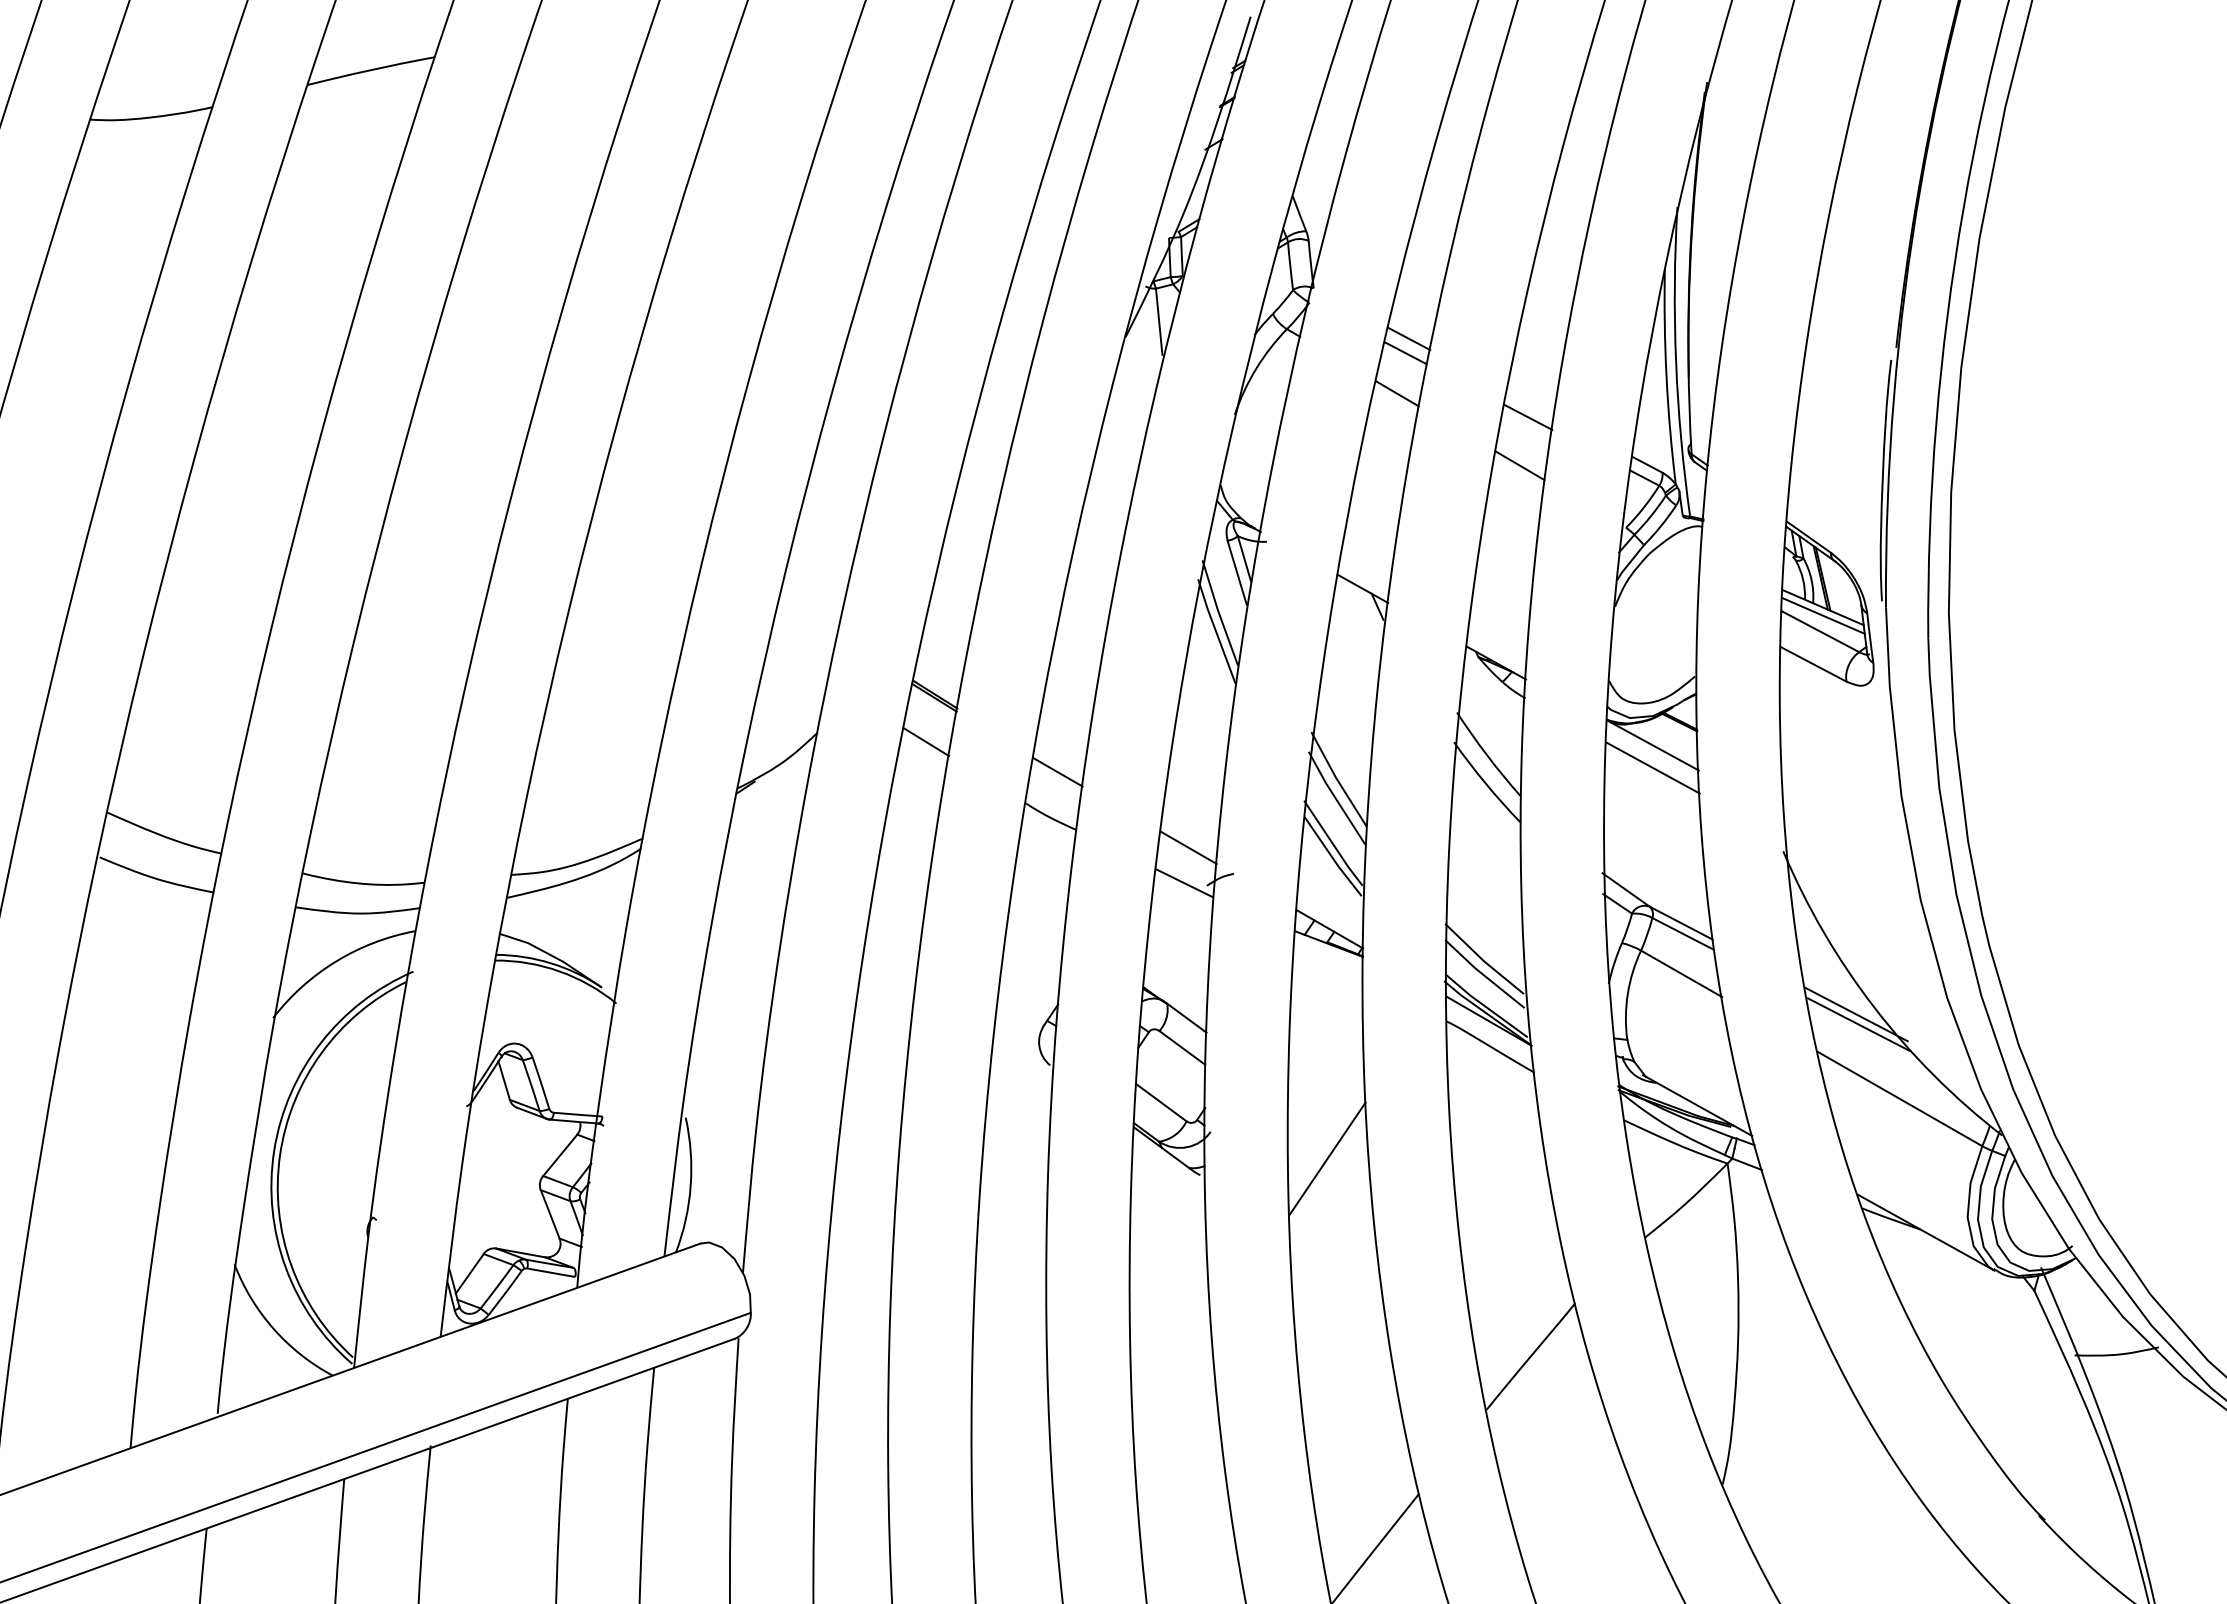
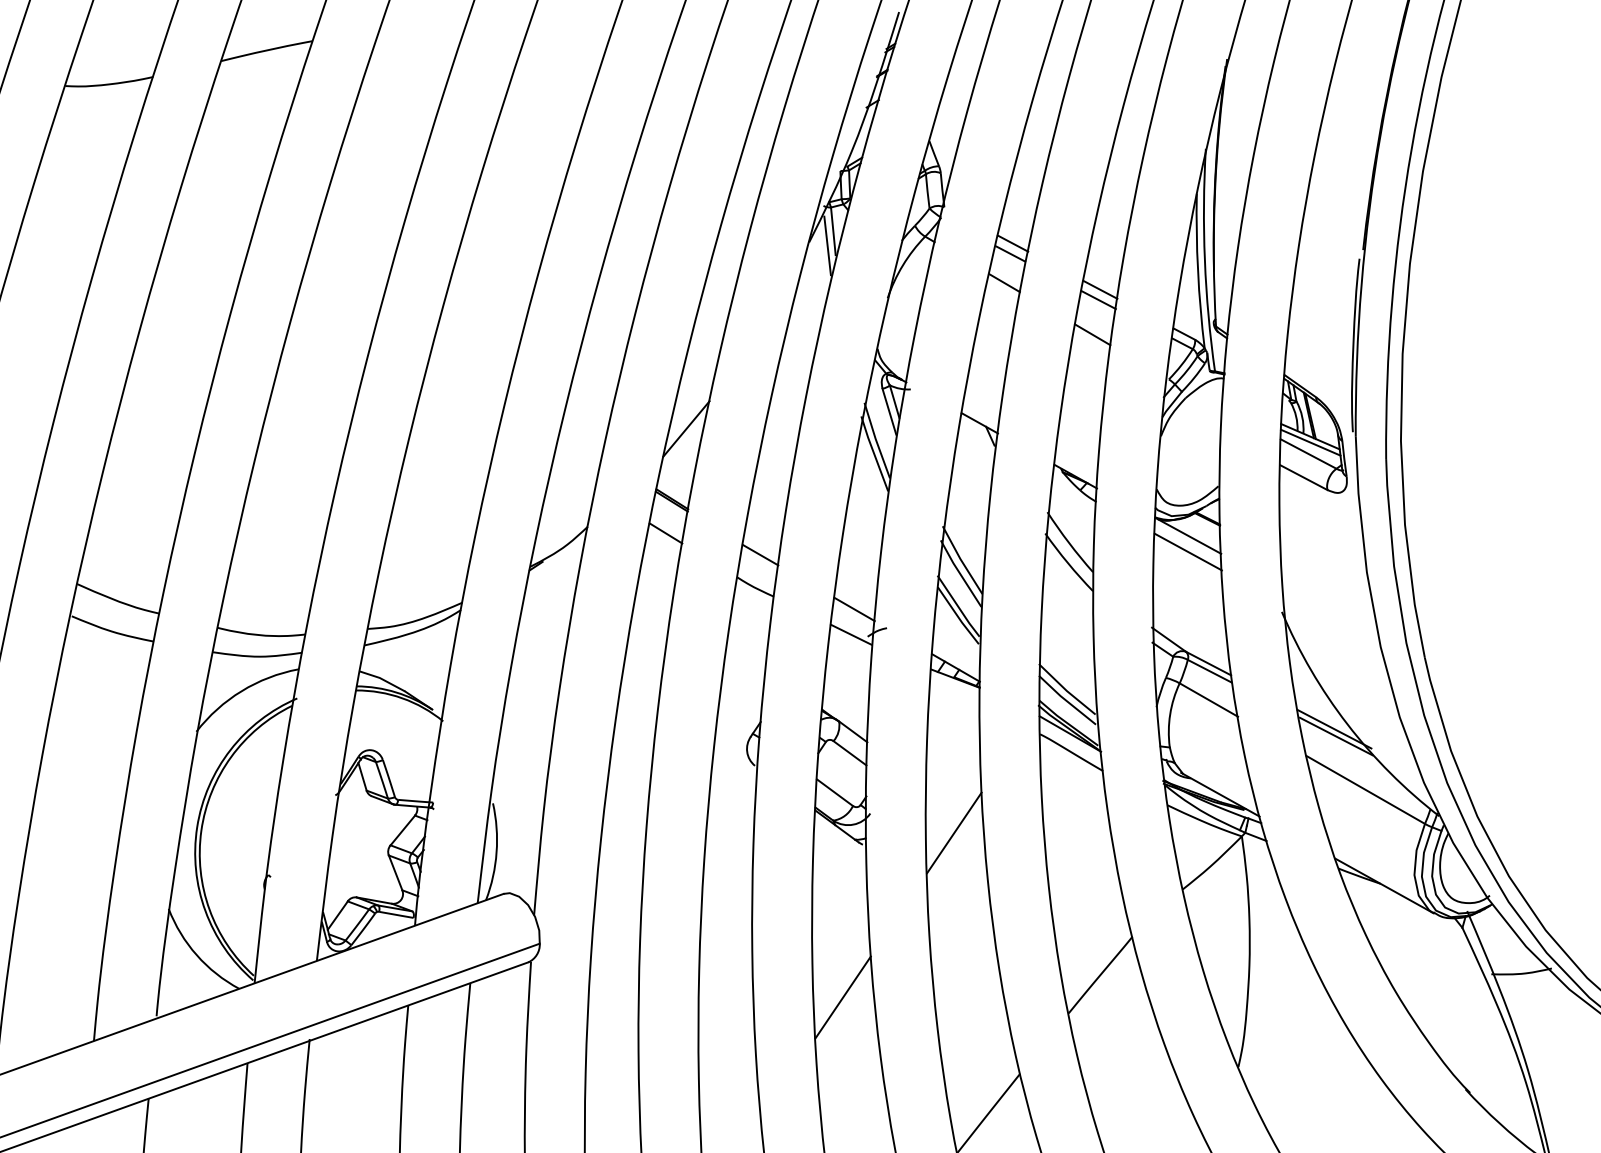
line: (1150, 341) -> (827, 245), added
line: (1530, 402) -> (1100, 289), added
line: (954, 596) -> (686, 428), added
line: (1172, 1387) -> (842, 997), added

